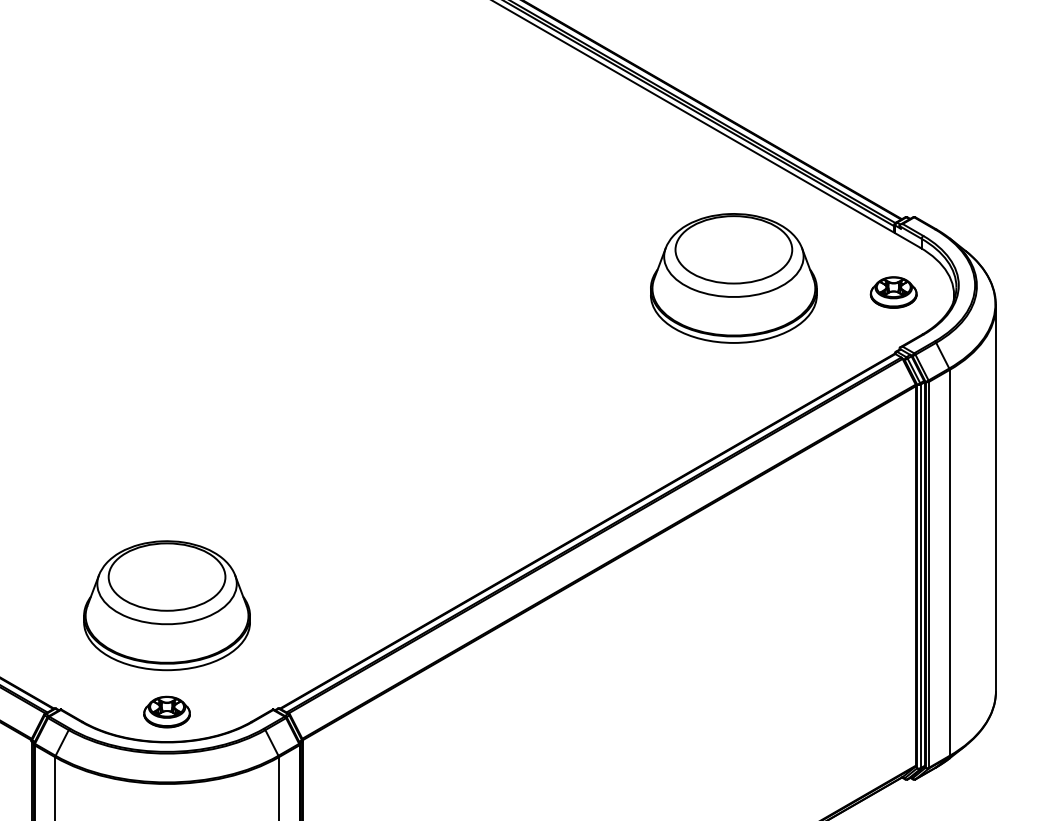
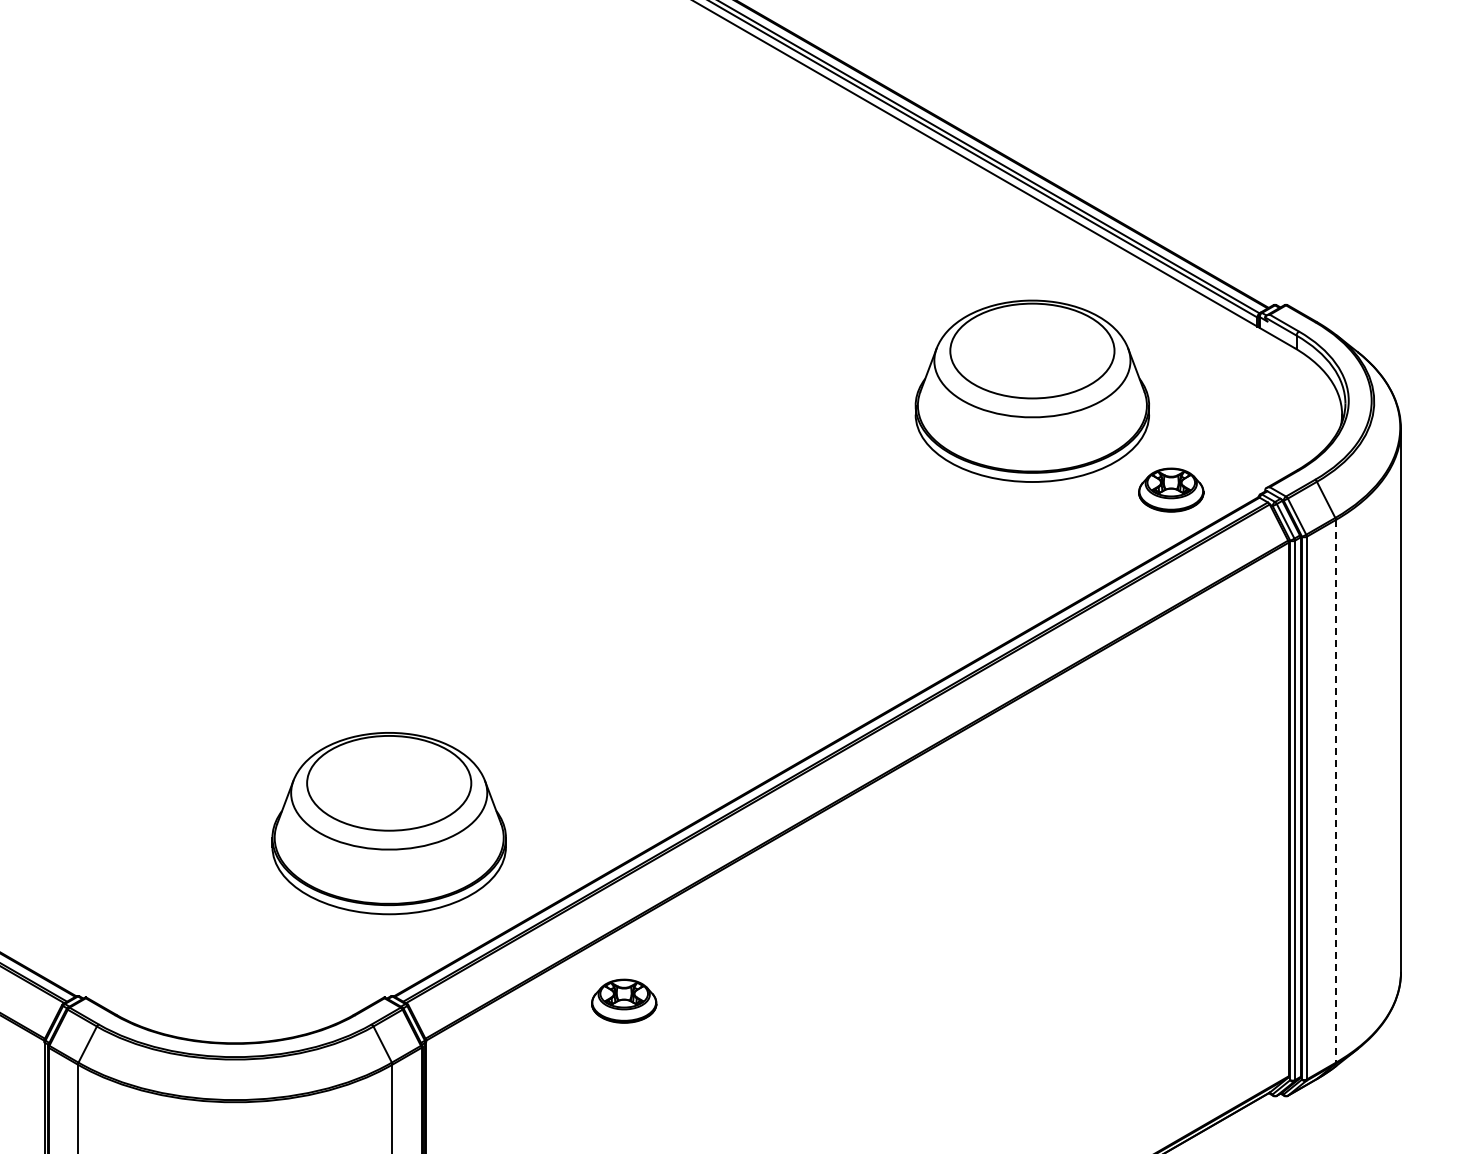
part: (893, 292) -> (1171, 489), moved
line: (949, 563) -> (1335, 791), solid -> dashed
part: (166, 605) -> (388, 823), moved
part: (167, 711) -> (624, 1000), moved

